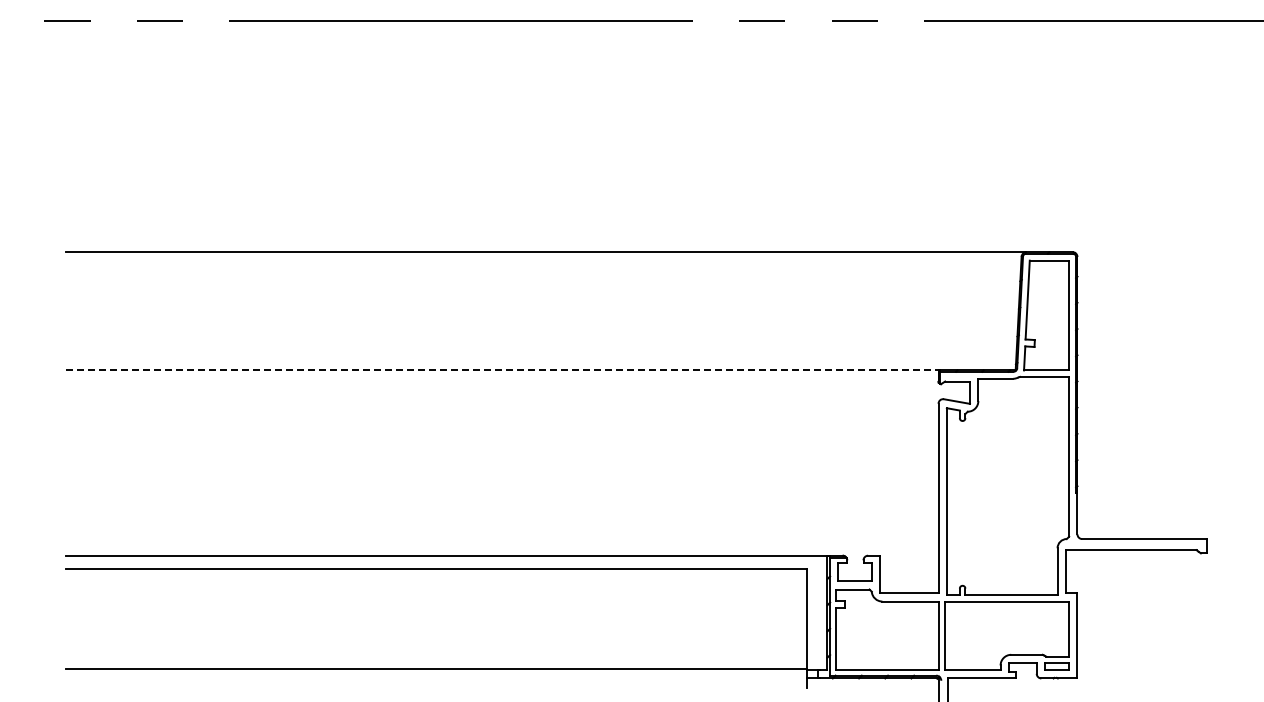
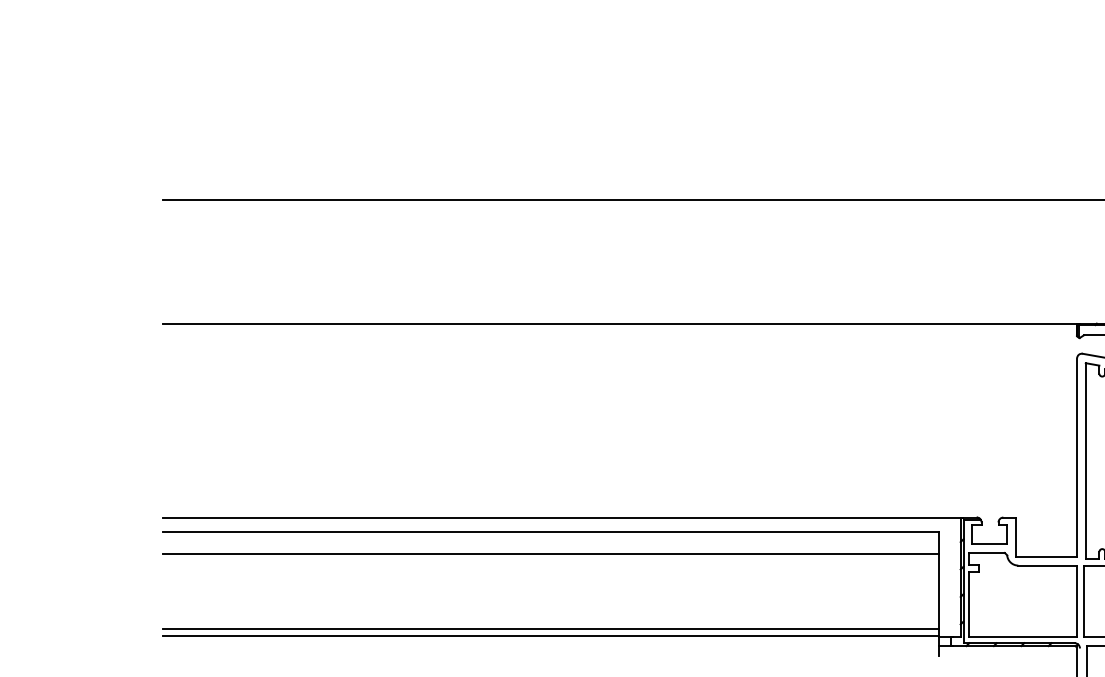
line: (503, 370) -> (621, 323), dashed -> solid
line: (435, 590) -> (550, 554), added
line: (435, 662) -> (550, 629), added

